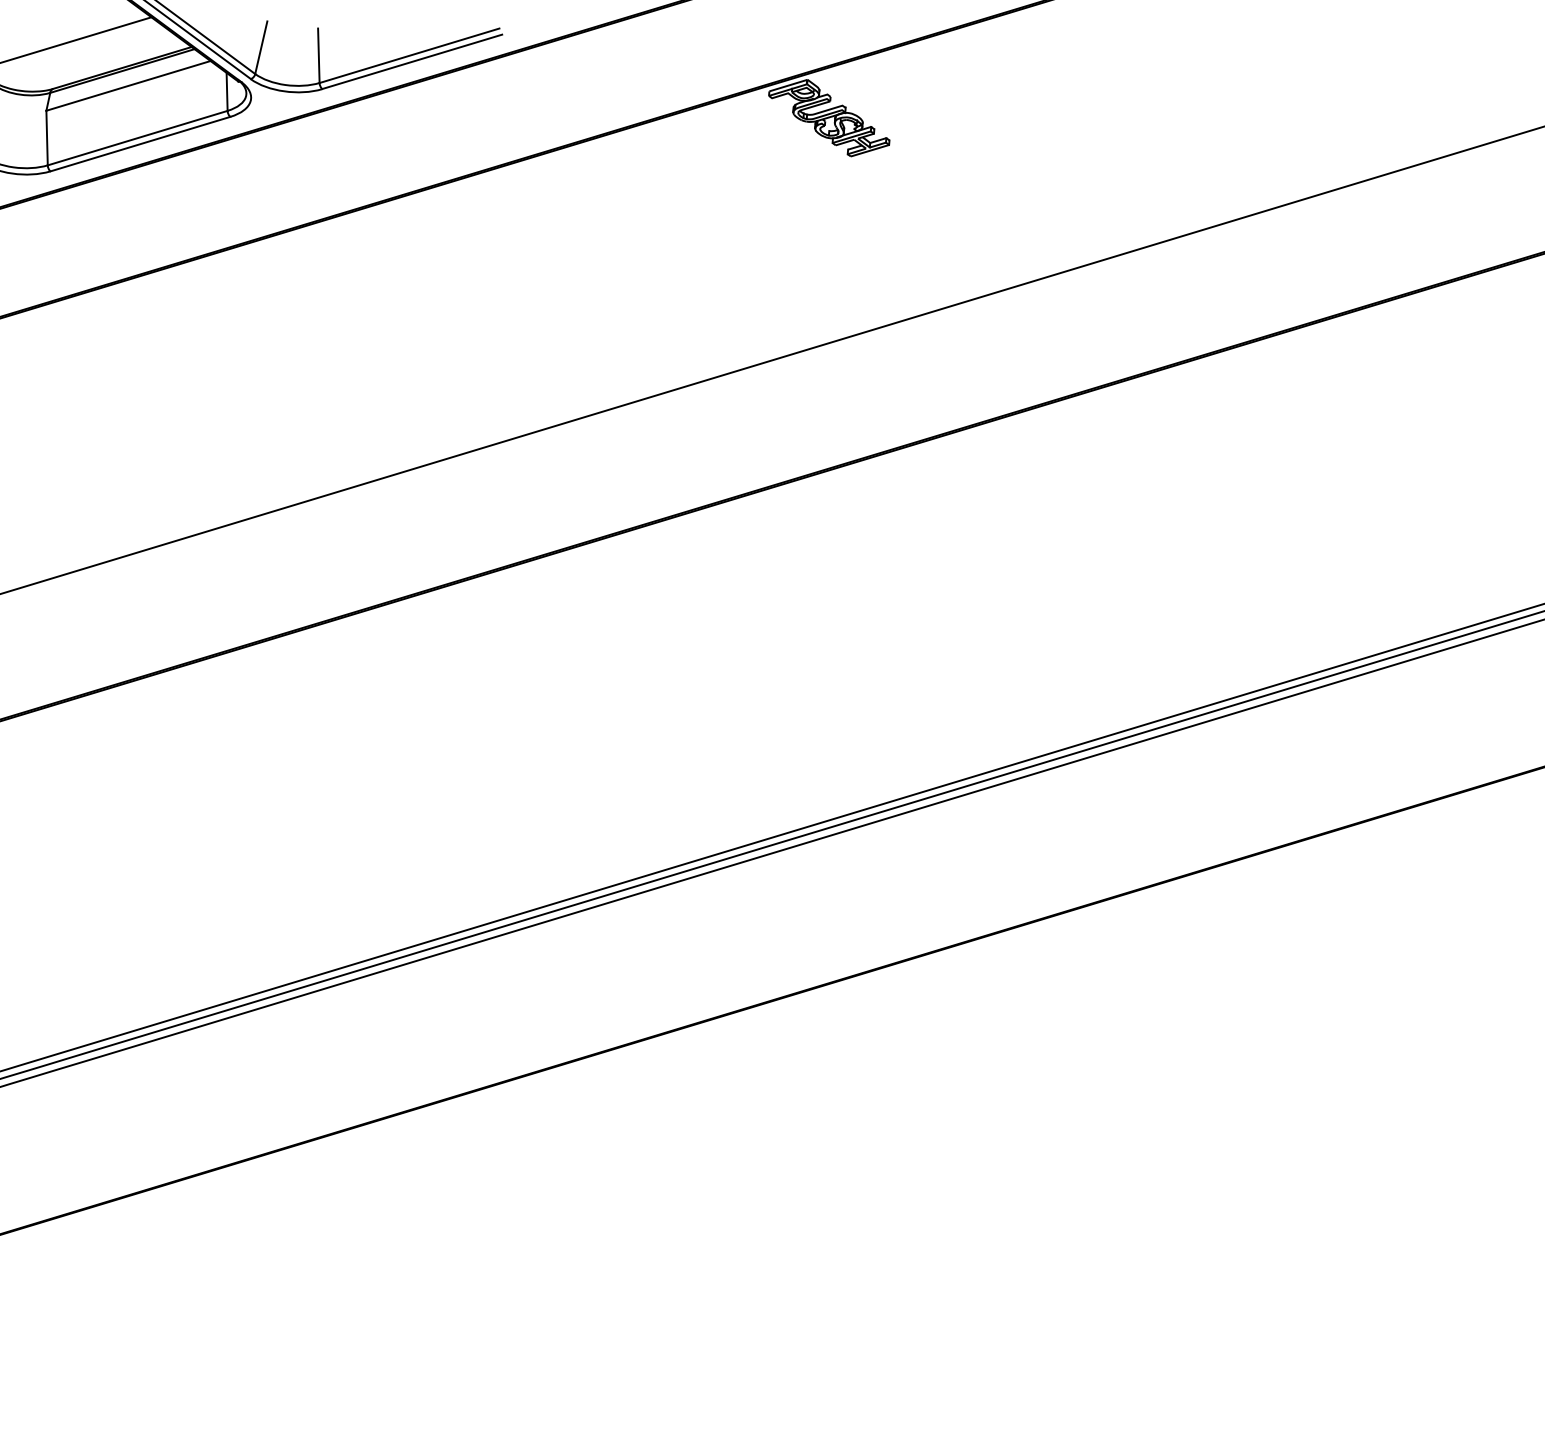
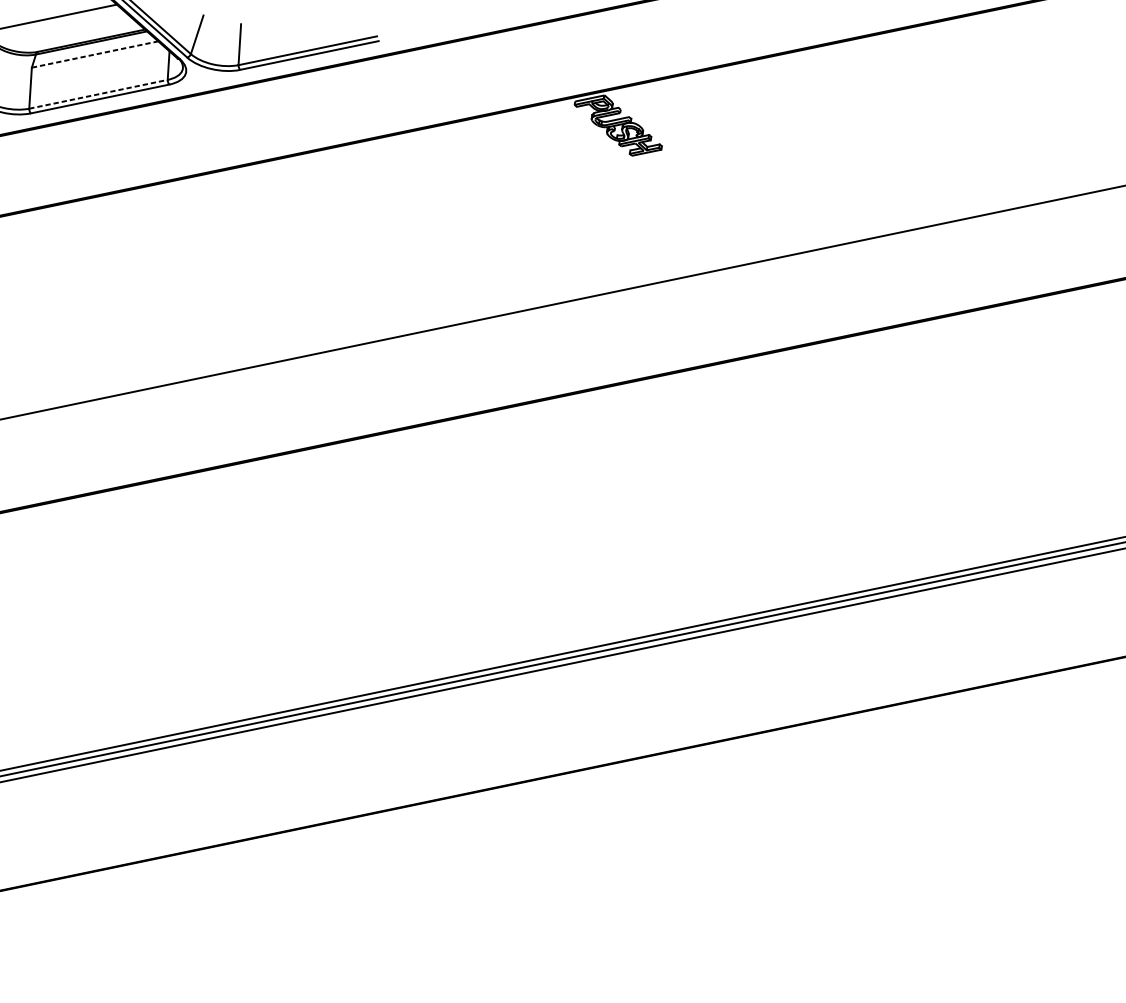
line: (128, 85) -> (95, 54), solid -> dashed
line: (137, 138) -> (98, 94), solid -> dashed

